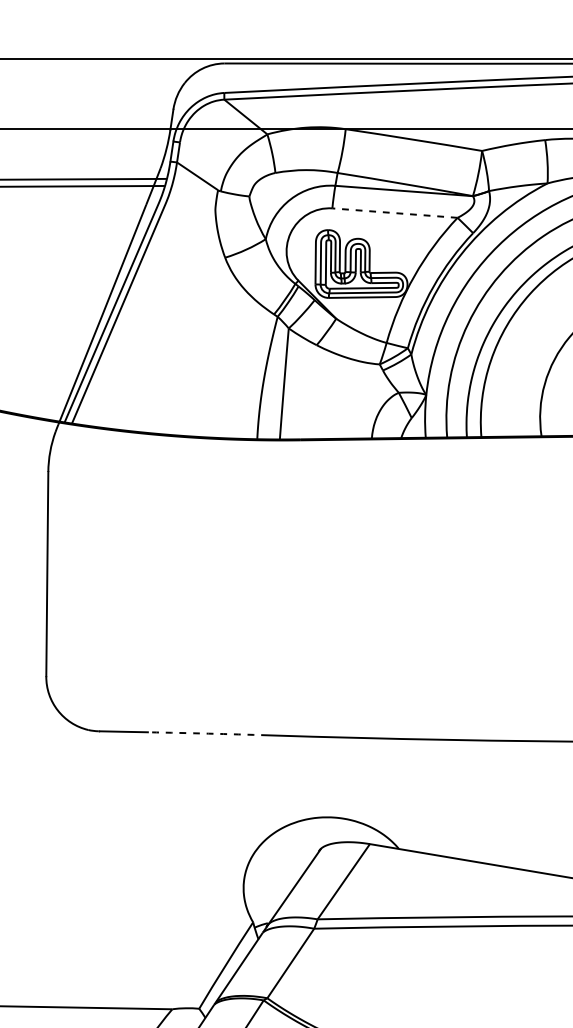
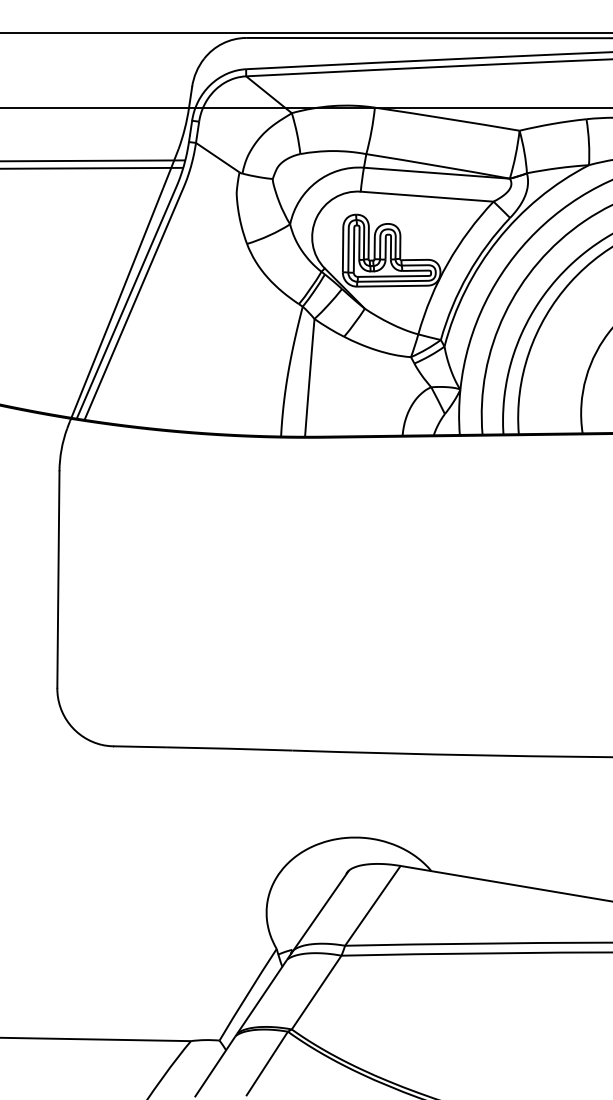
line: (395, 212) -> (427, 196), dashed -> solid
arc: (208, 733) -> (229, 748), dashed -> solid

